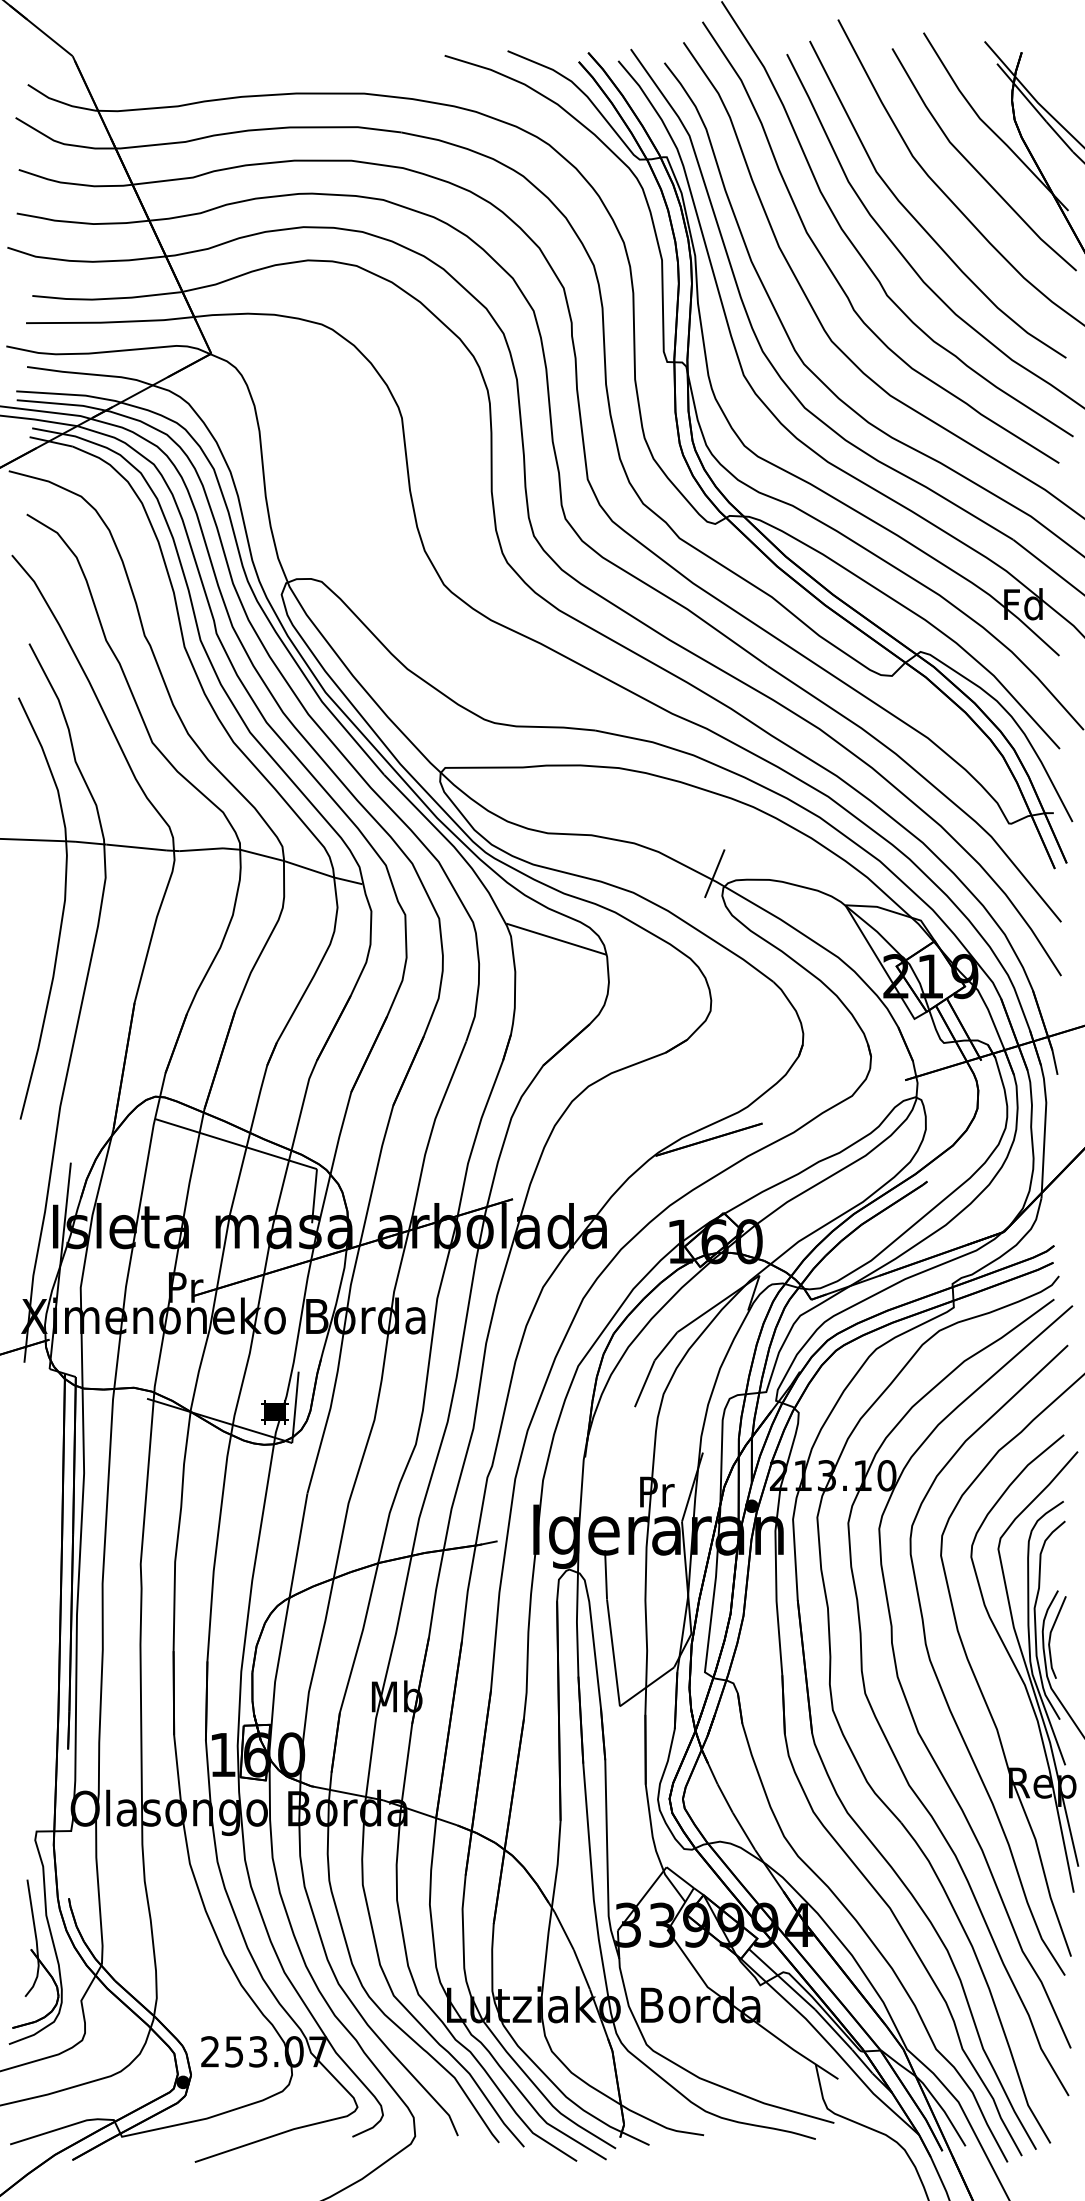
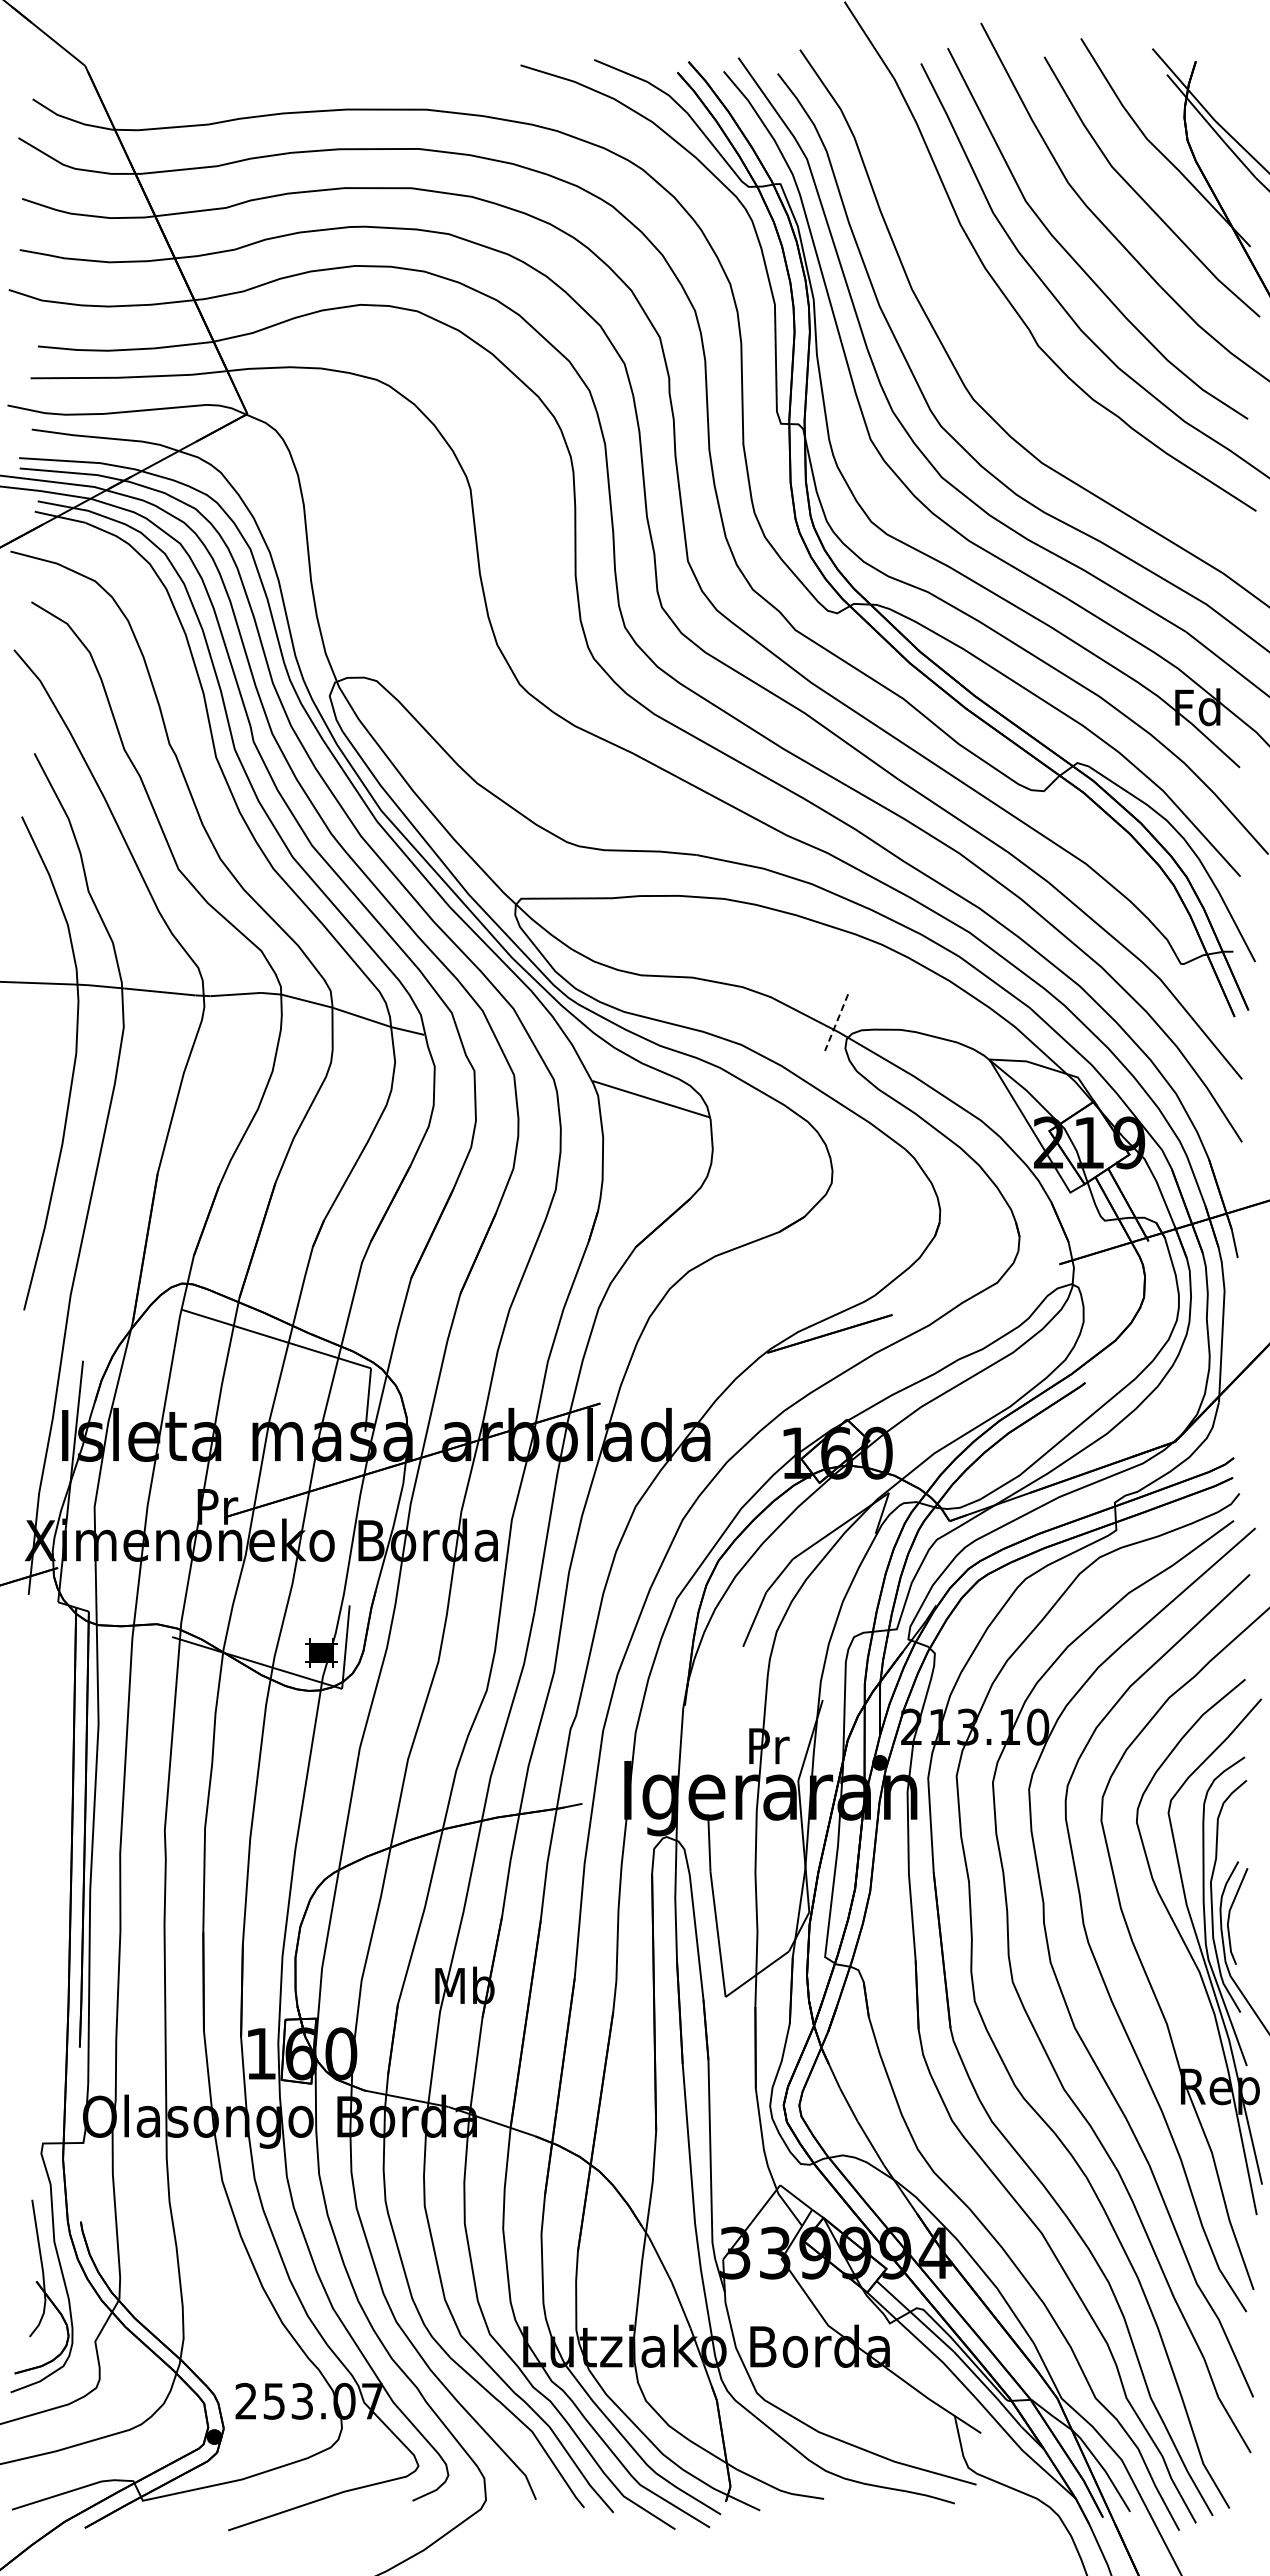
curve: (833, 272) -> (975, 319), removed
line: (714, 873) -> (836, 1022), solid -> dashed

